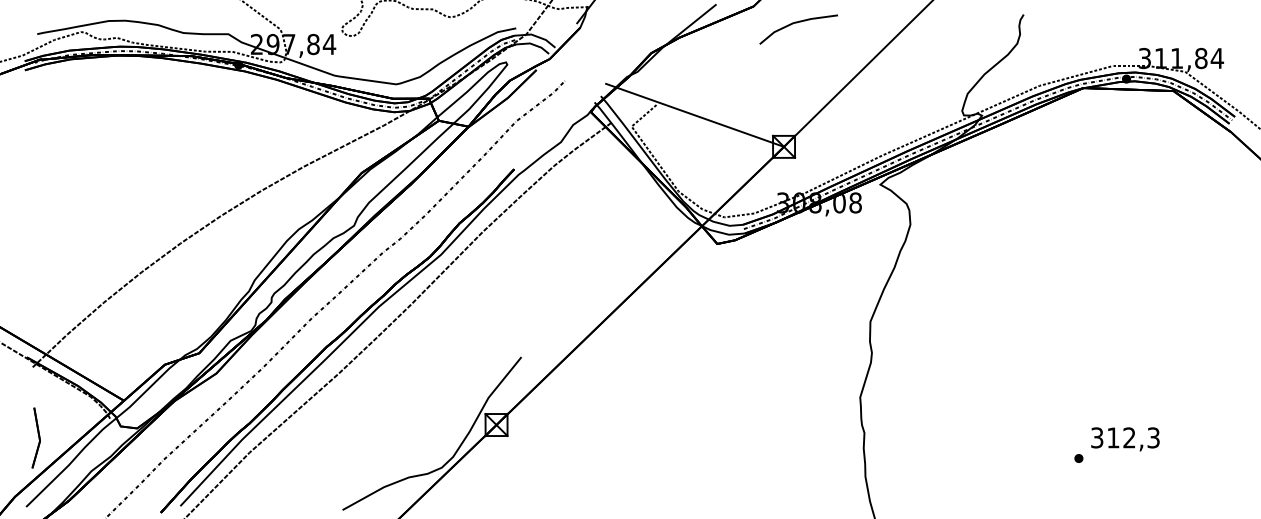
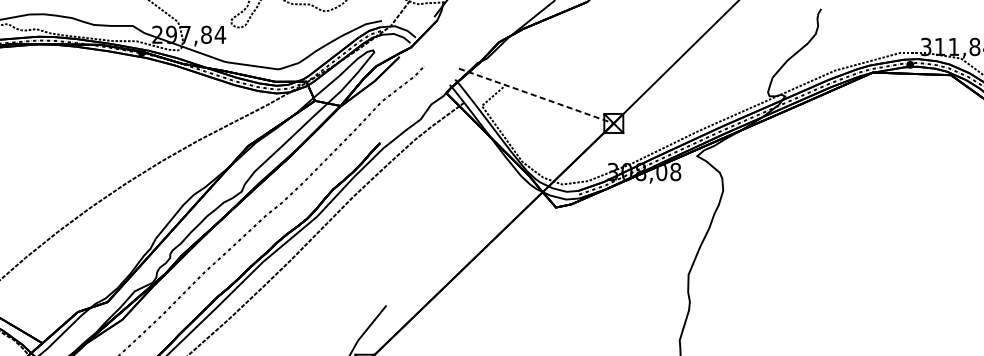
line: (797, 23) -> (625, 16), removed
line: (694, 115) -> (536, 96), solid -> dashed

